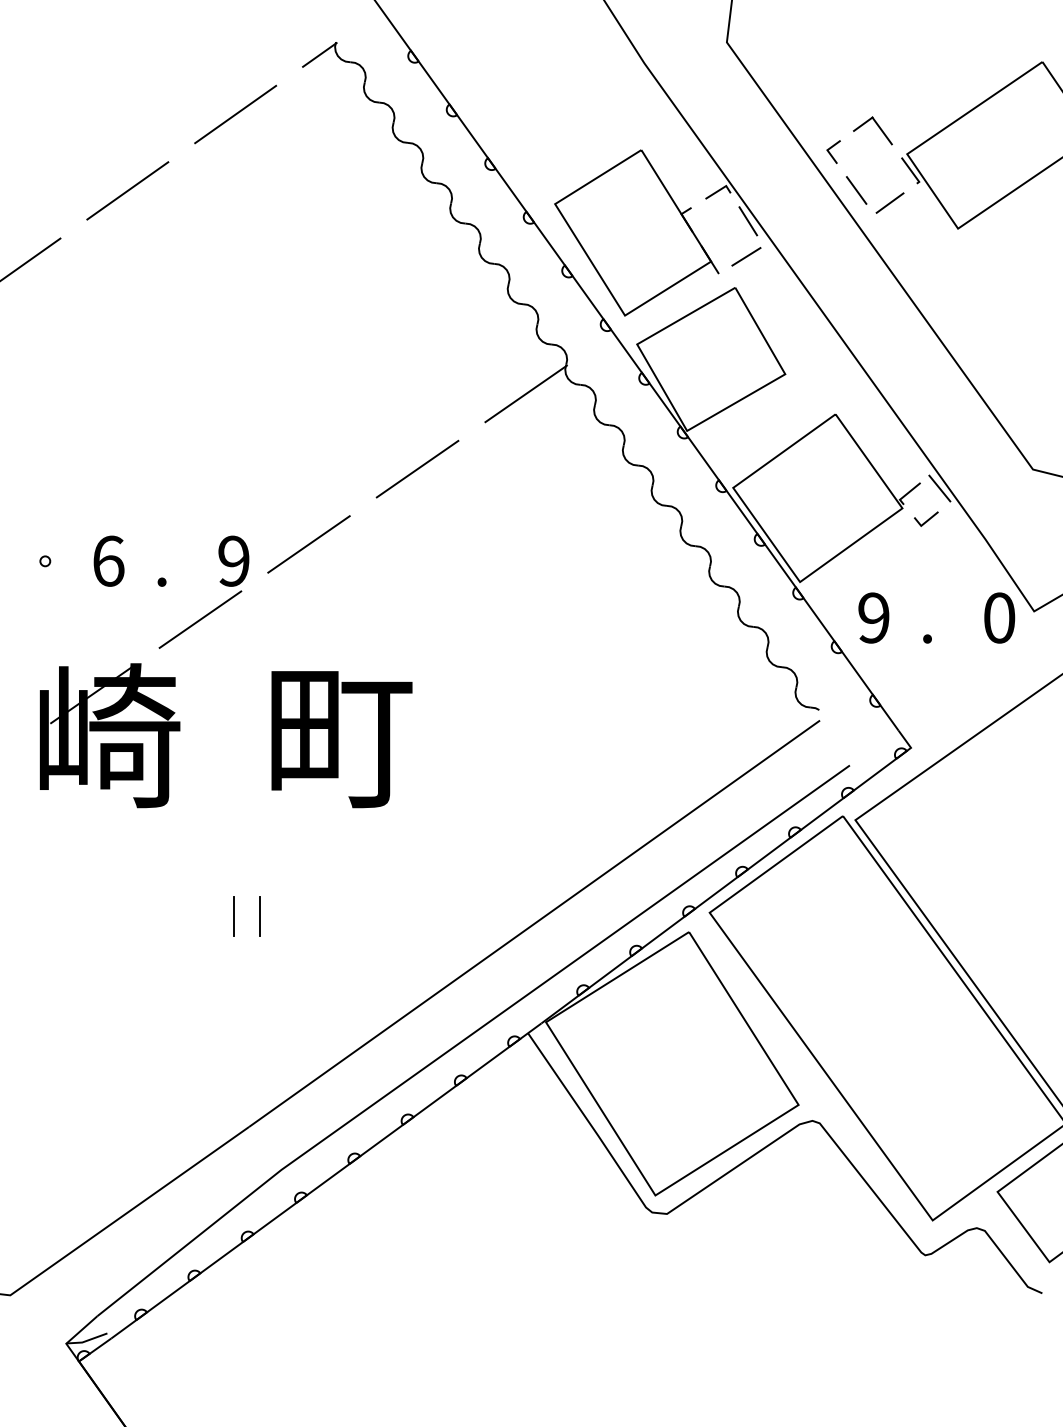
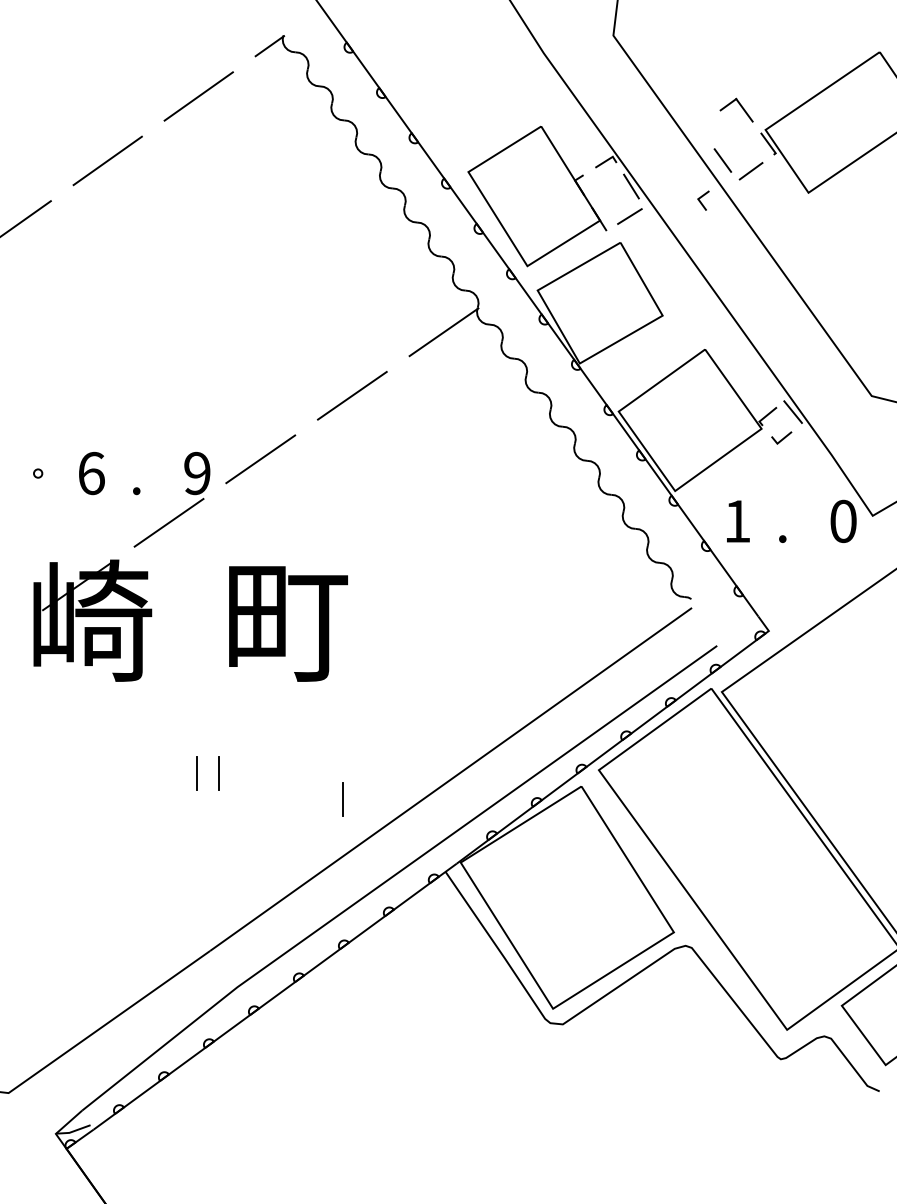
line: (830, 152) -> (700, 201), moved
text: (873, 617) -> (737, 520), 9 -> 1
line: (406, 947) -> (343, 799), added

